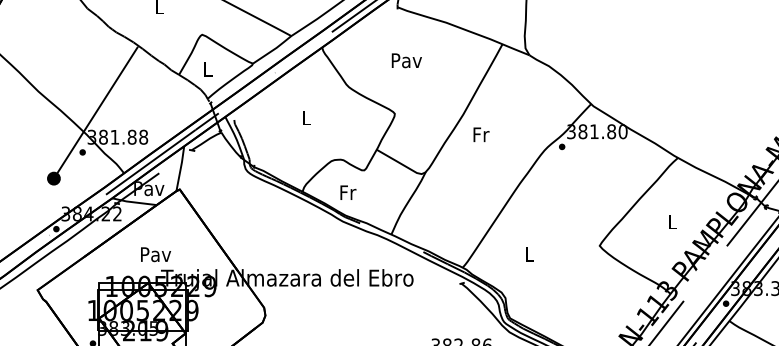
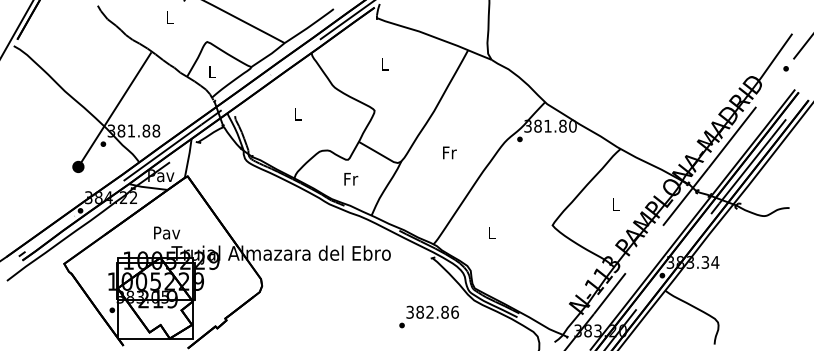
text: (407, 60) -> (385, 64), Pav -> L
text: (481, 134) -> (449, 152), moved
text: (348, 193) -> (351, 179), moved

